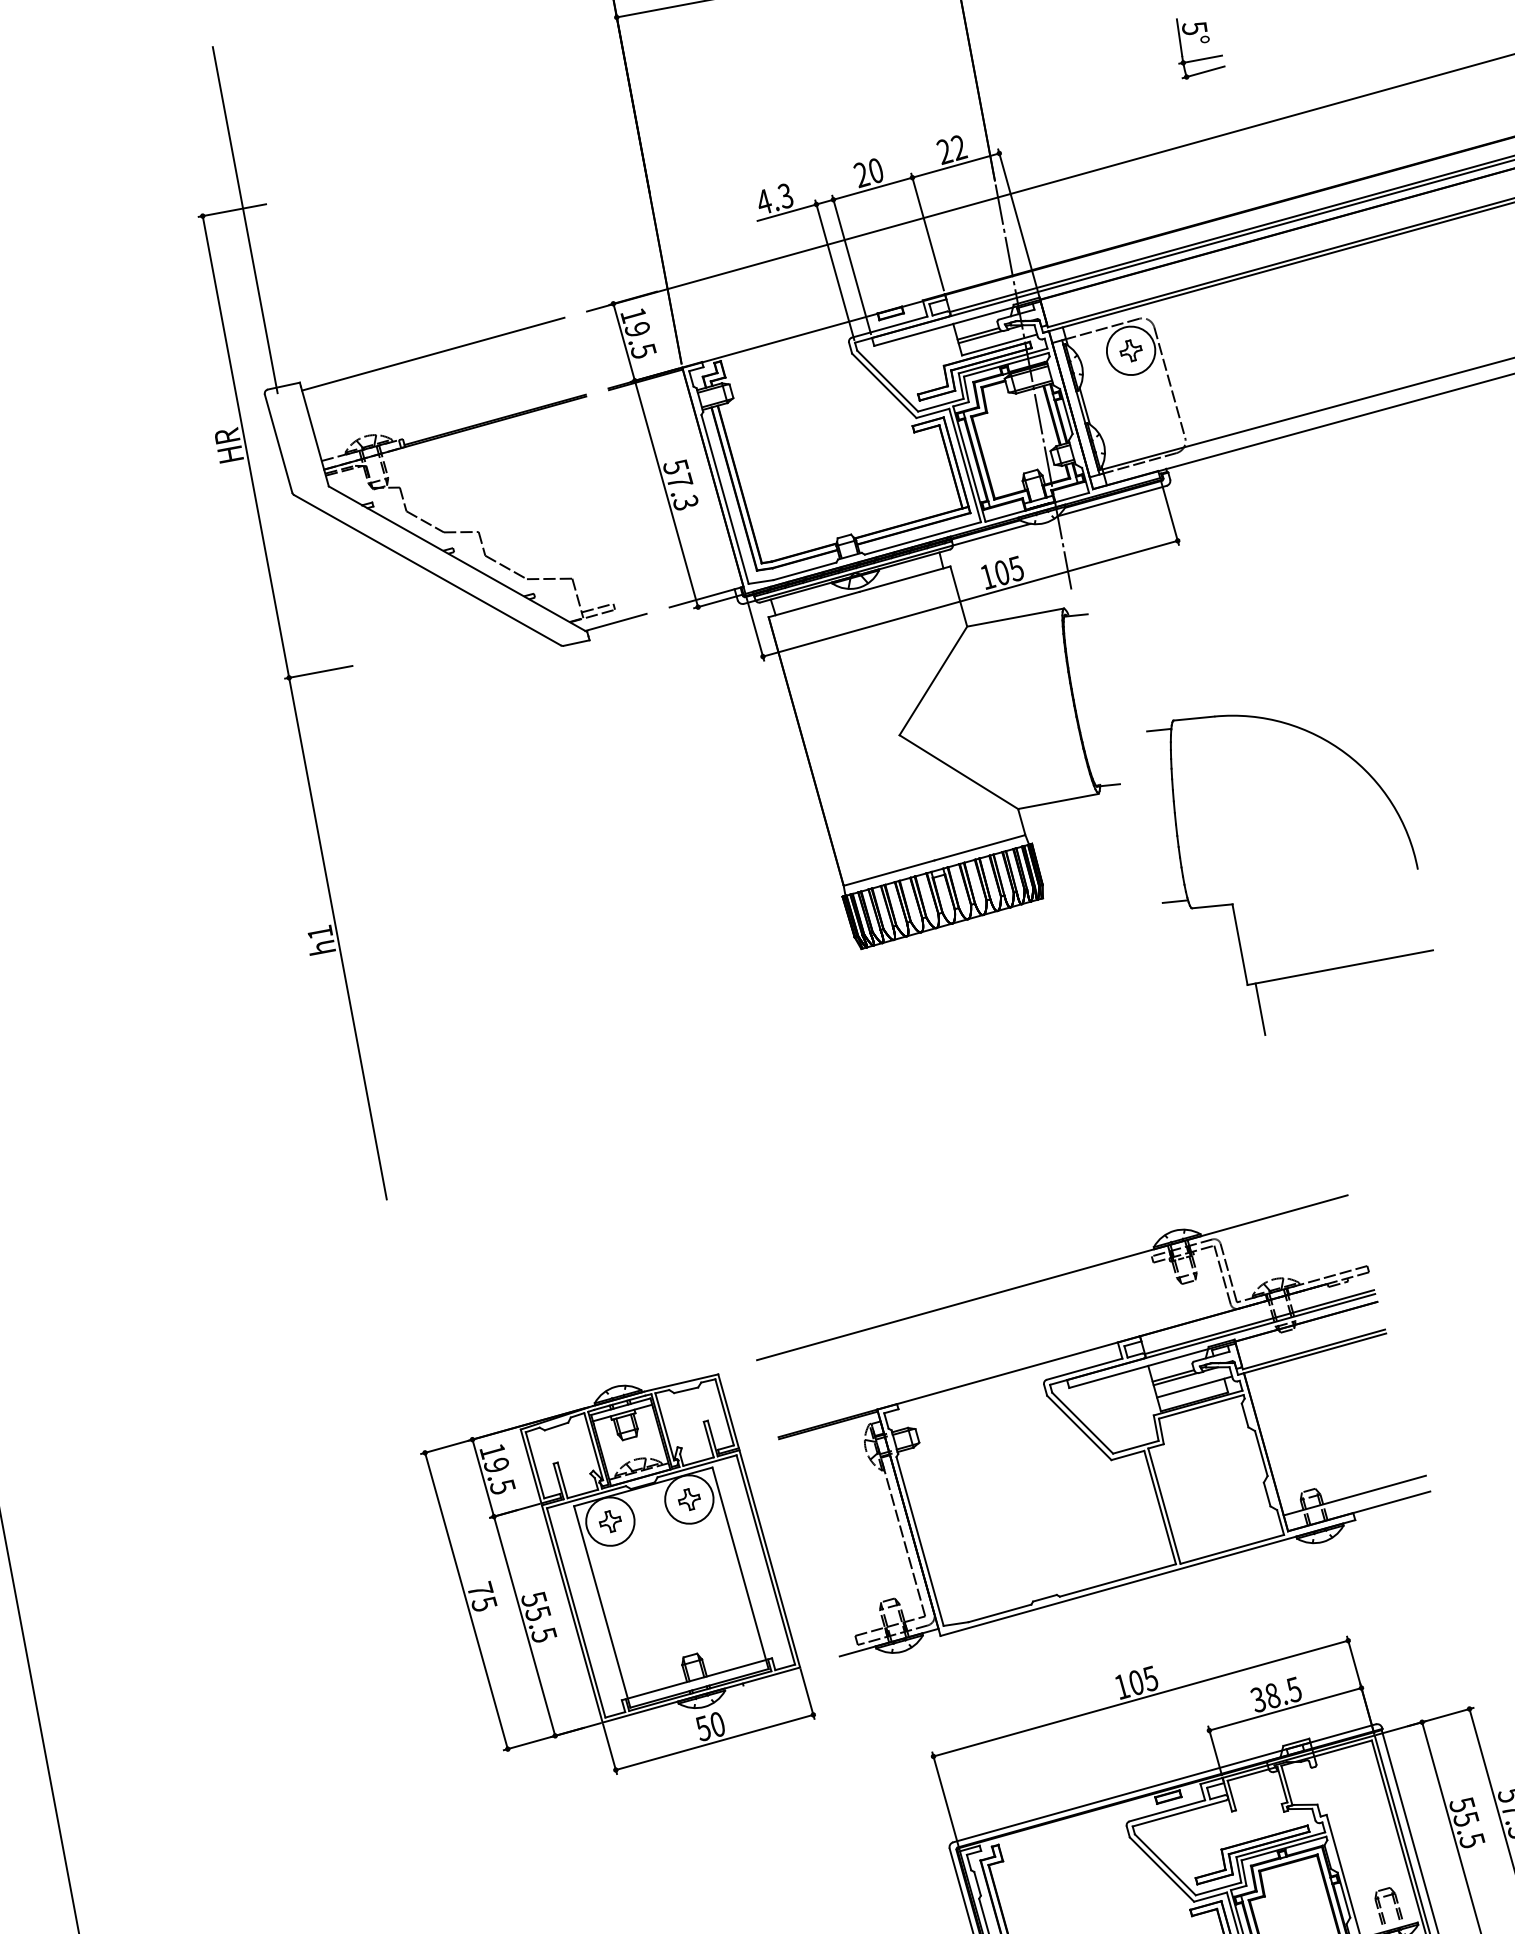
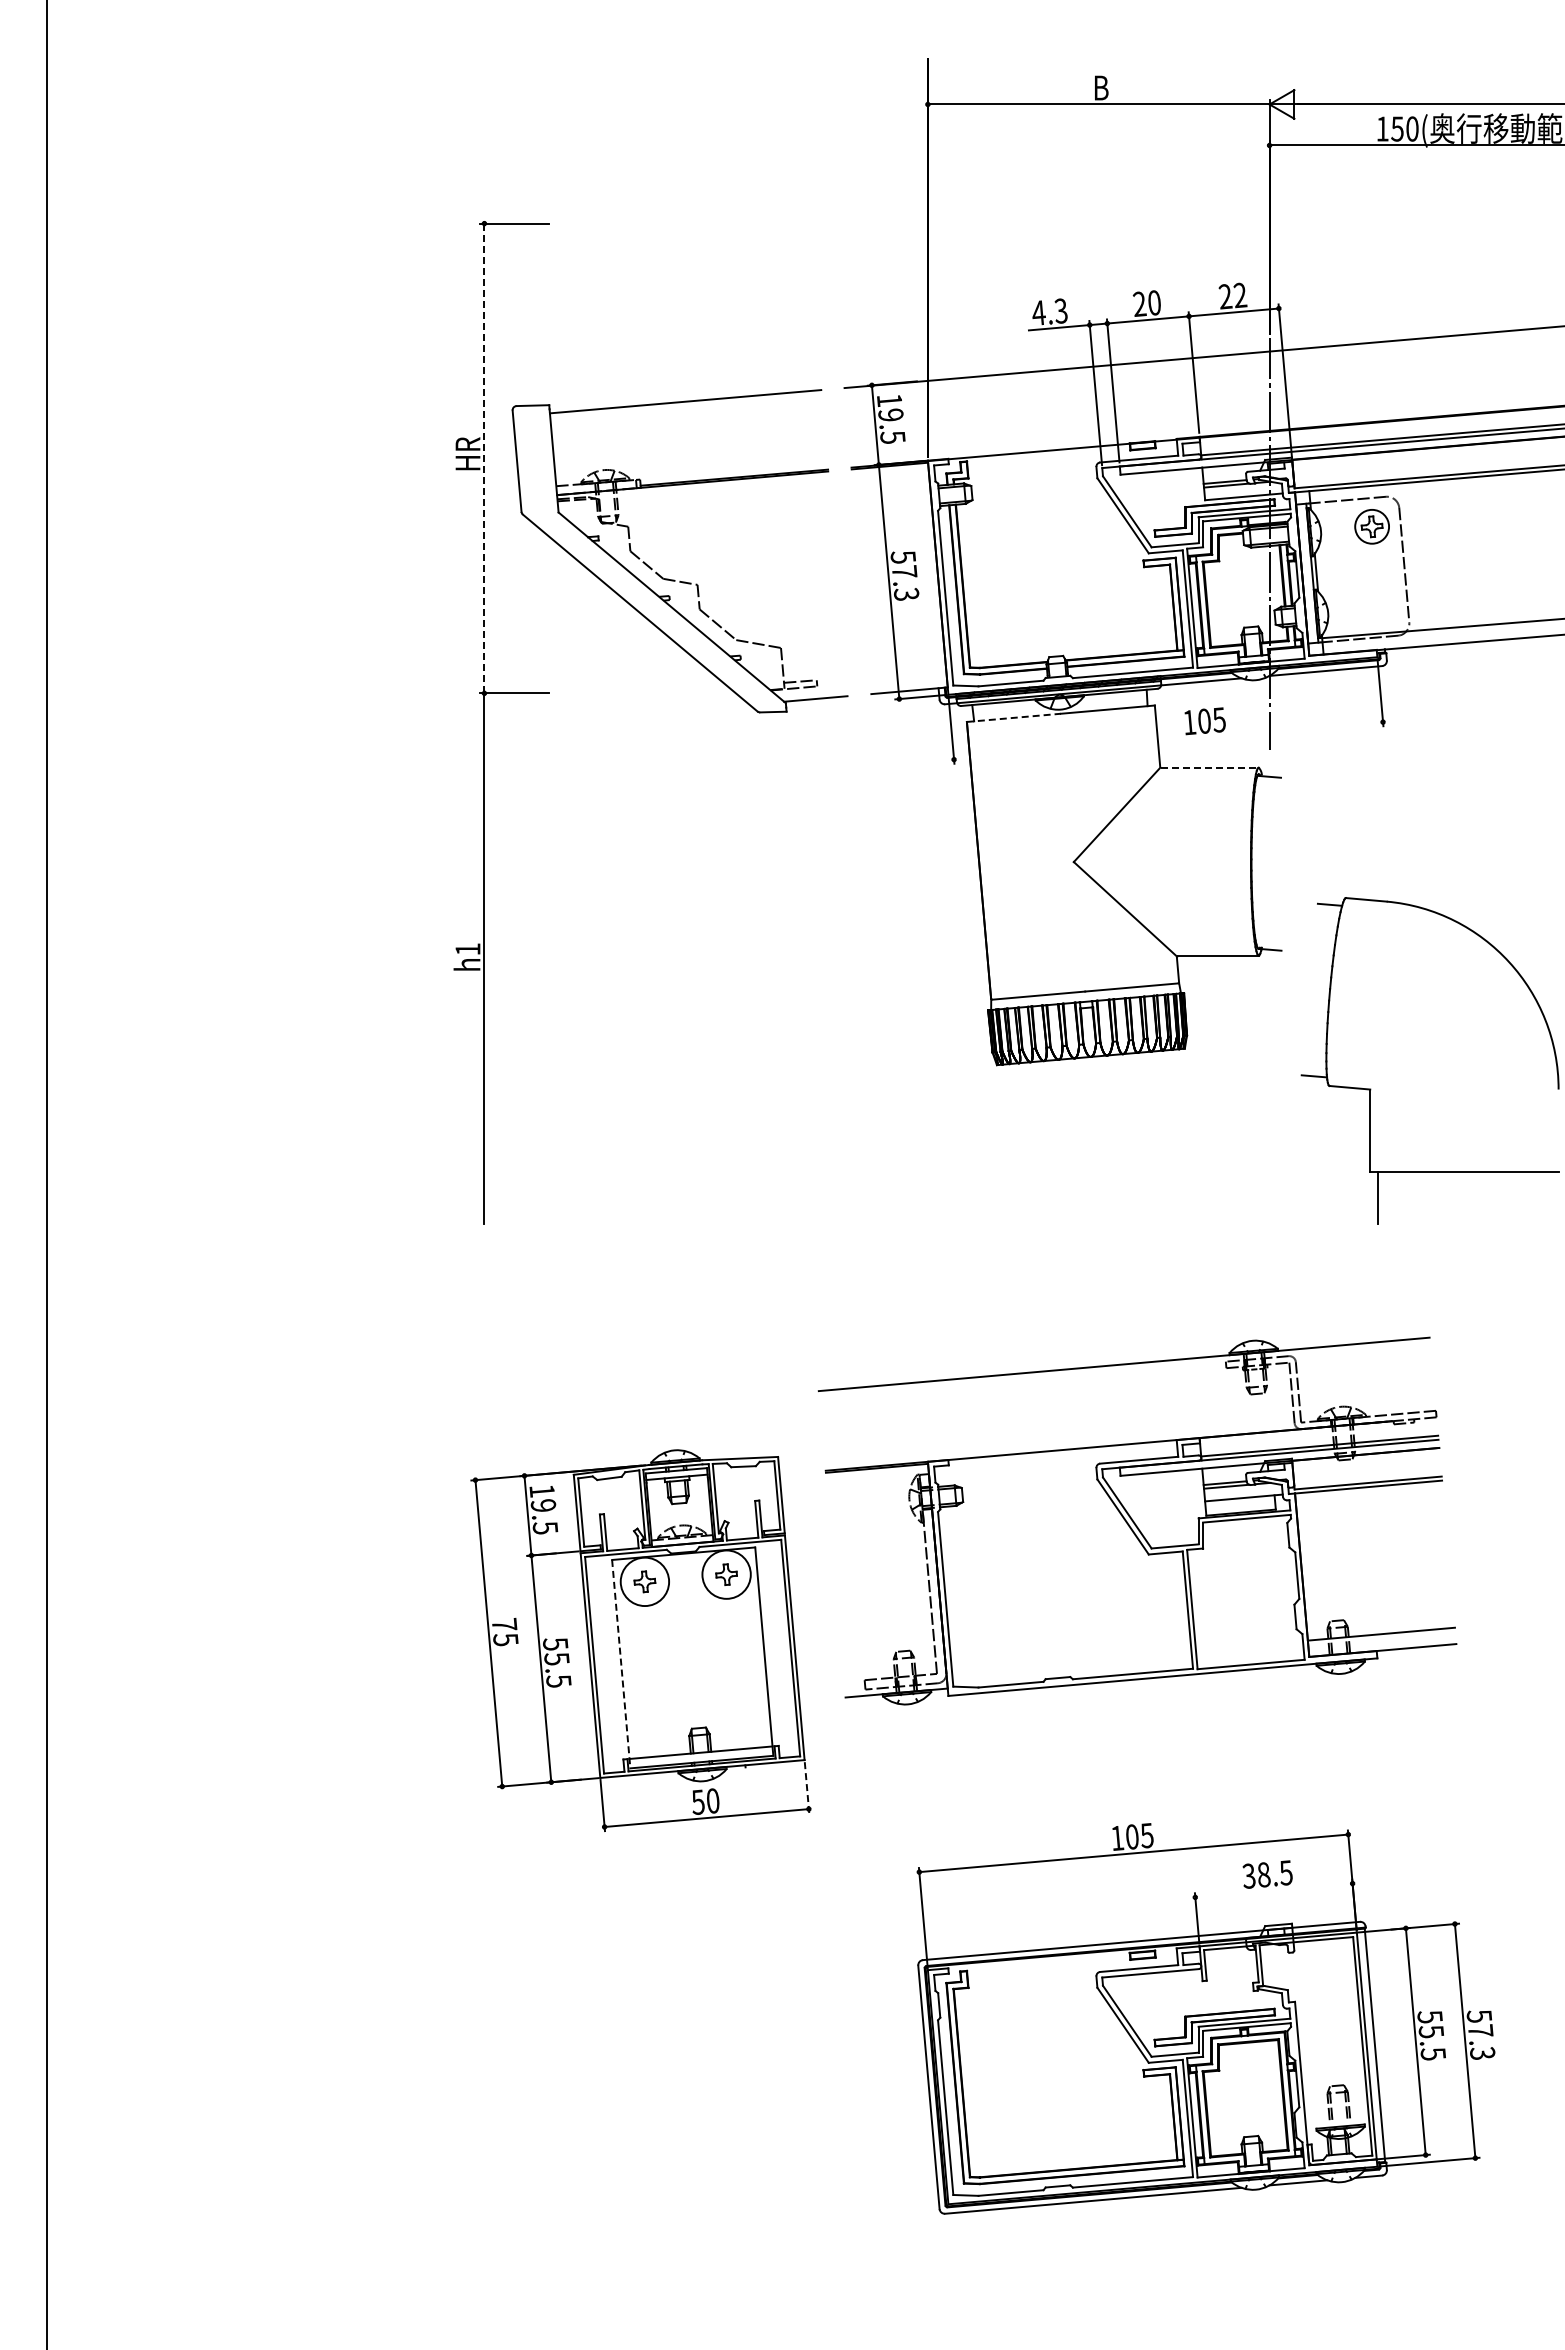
part: (1198, 45) -> (1494, 239), removed
line: (245, 220) -> (525, 235), removed
circle: (1130, 350) -> (1371, 526), size x0.7
line: (246, 446) -> (484, 458), solid -> dashed
line: (970, 598) -> (1168, 740), removed
line: (814, 604) -> (1014, 717), solid -> dashed
line: (1016, 617) -> (1210, 767), solid -> dashed
part: (1094, 1428) -> (1137, 1520), moved
line: (602, 1607) -> (621, 1664), solid -> dashed
line: (808, 1693) -> (807, 1787), solid -> dashed
line: (1285, 1709) -> (1273, 1890), removed

